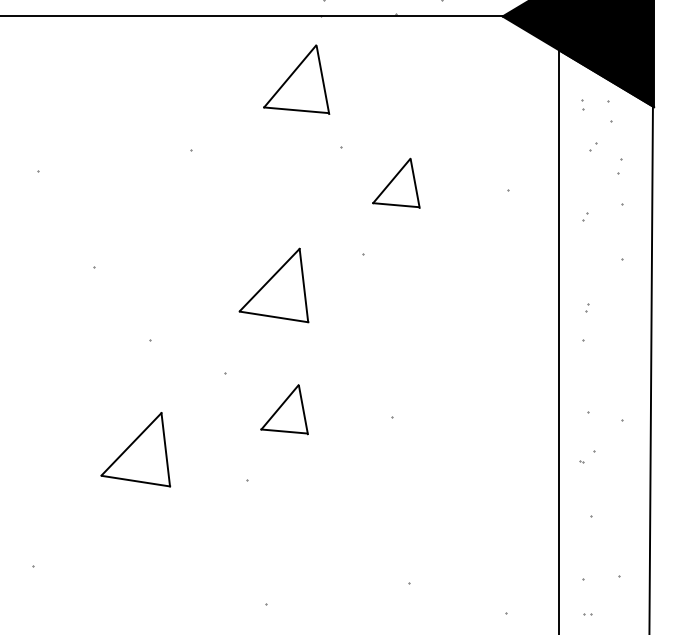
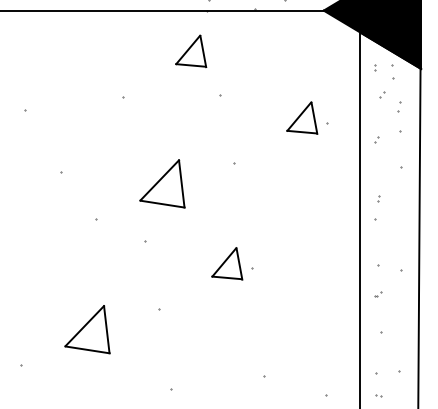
part: (297, 79) -> (191, 51), size x0.71
part: (396, 182) -> (302, 117), moved
part: (274, 284) -> (162, 183), moved
part: (284, 409) -> (227, 263), moved
part: (135, 449) -> (87, 329), moved
part: (587, 457) -> (378, 294), size x0.62

